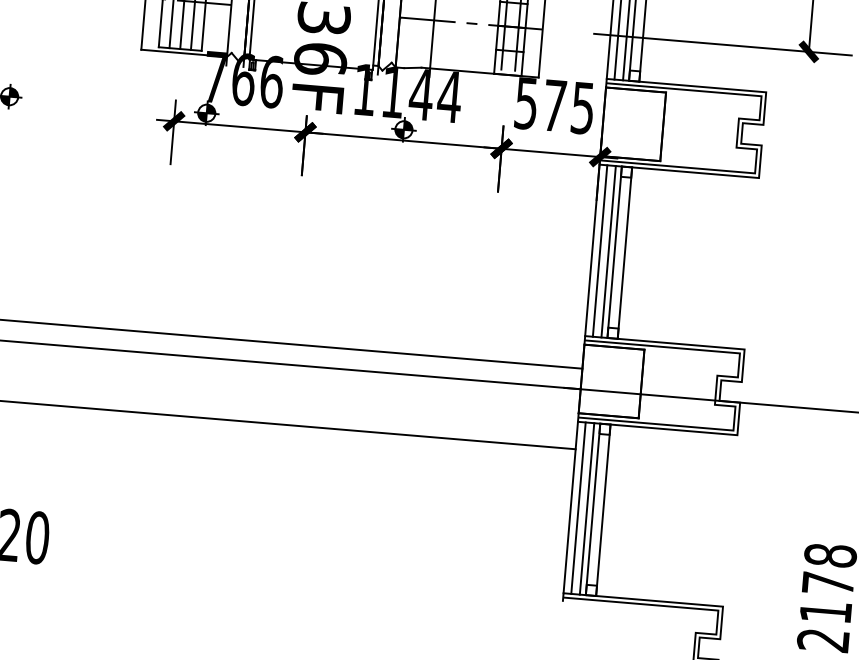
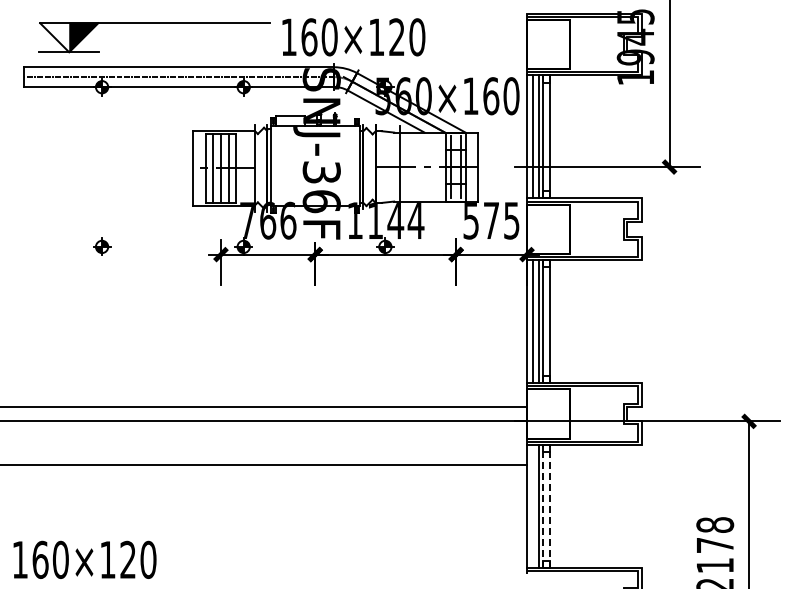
line: (578, 506) -> (532, 505), removed
line: (593, 509) -> (543, 506), solid -> dashed
line: (603, 510) -> (550, 506), solid -> dashed

